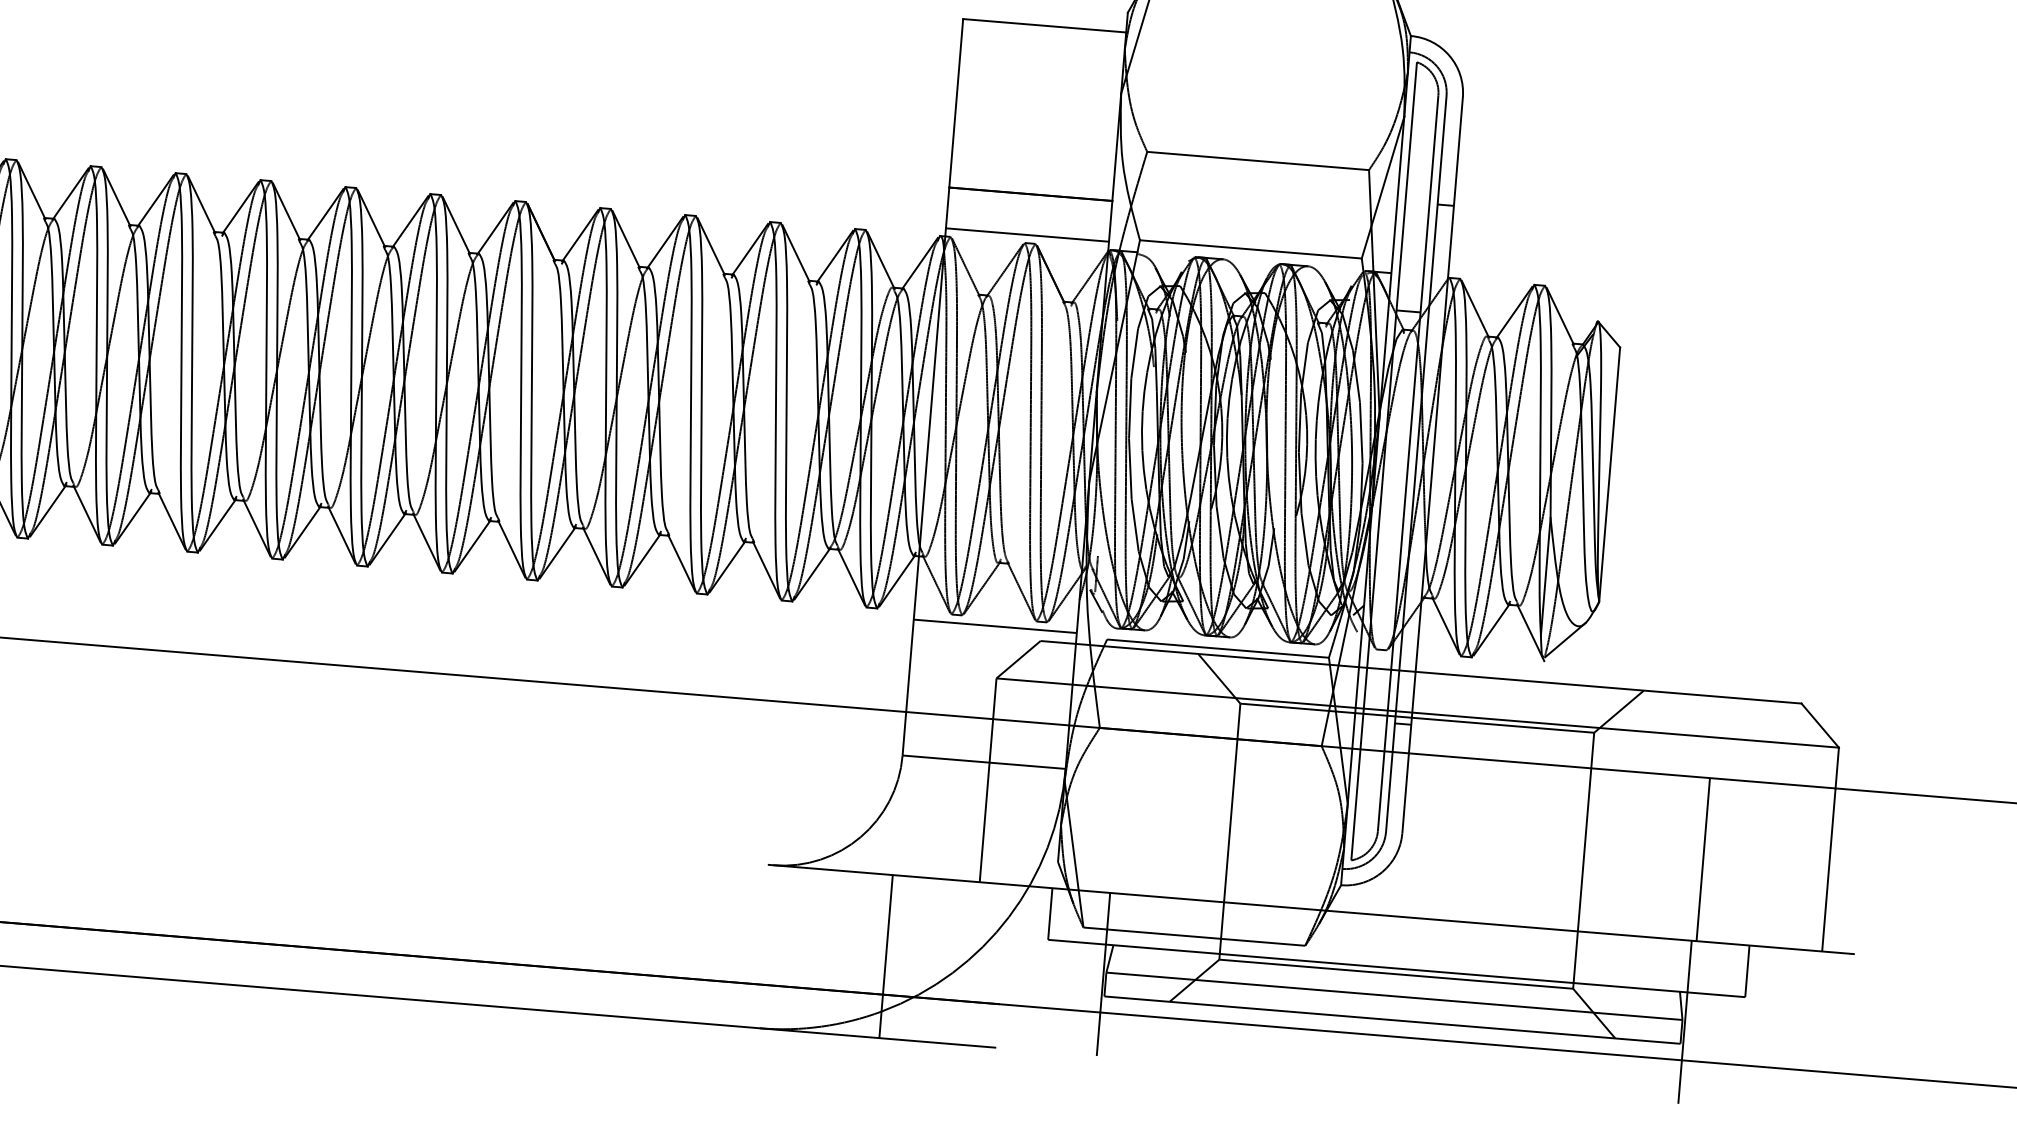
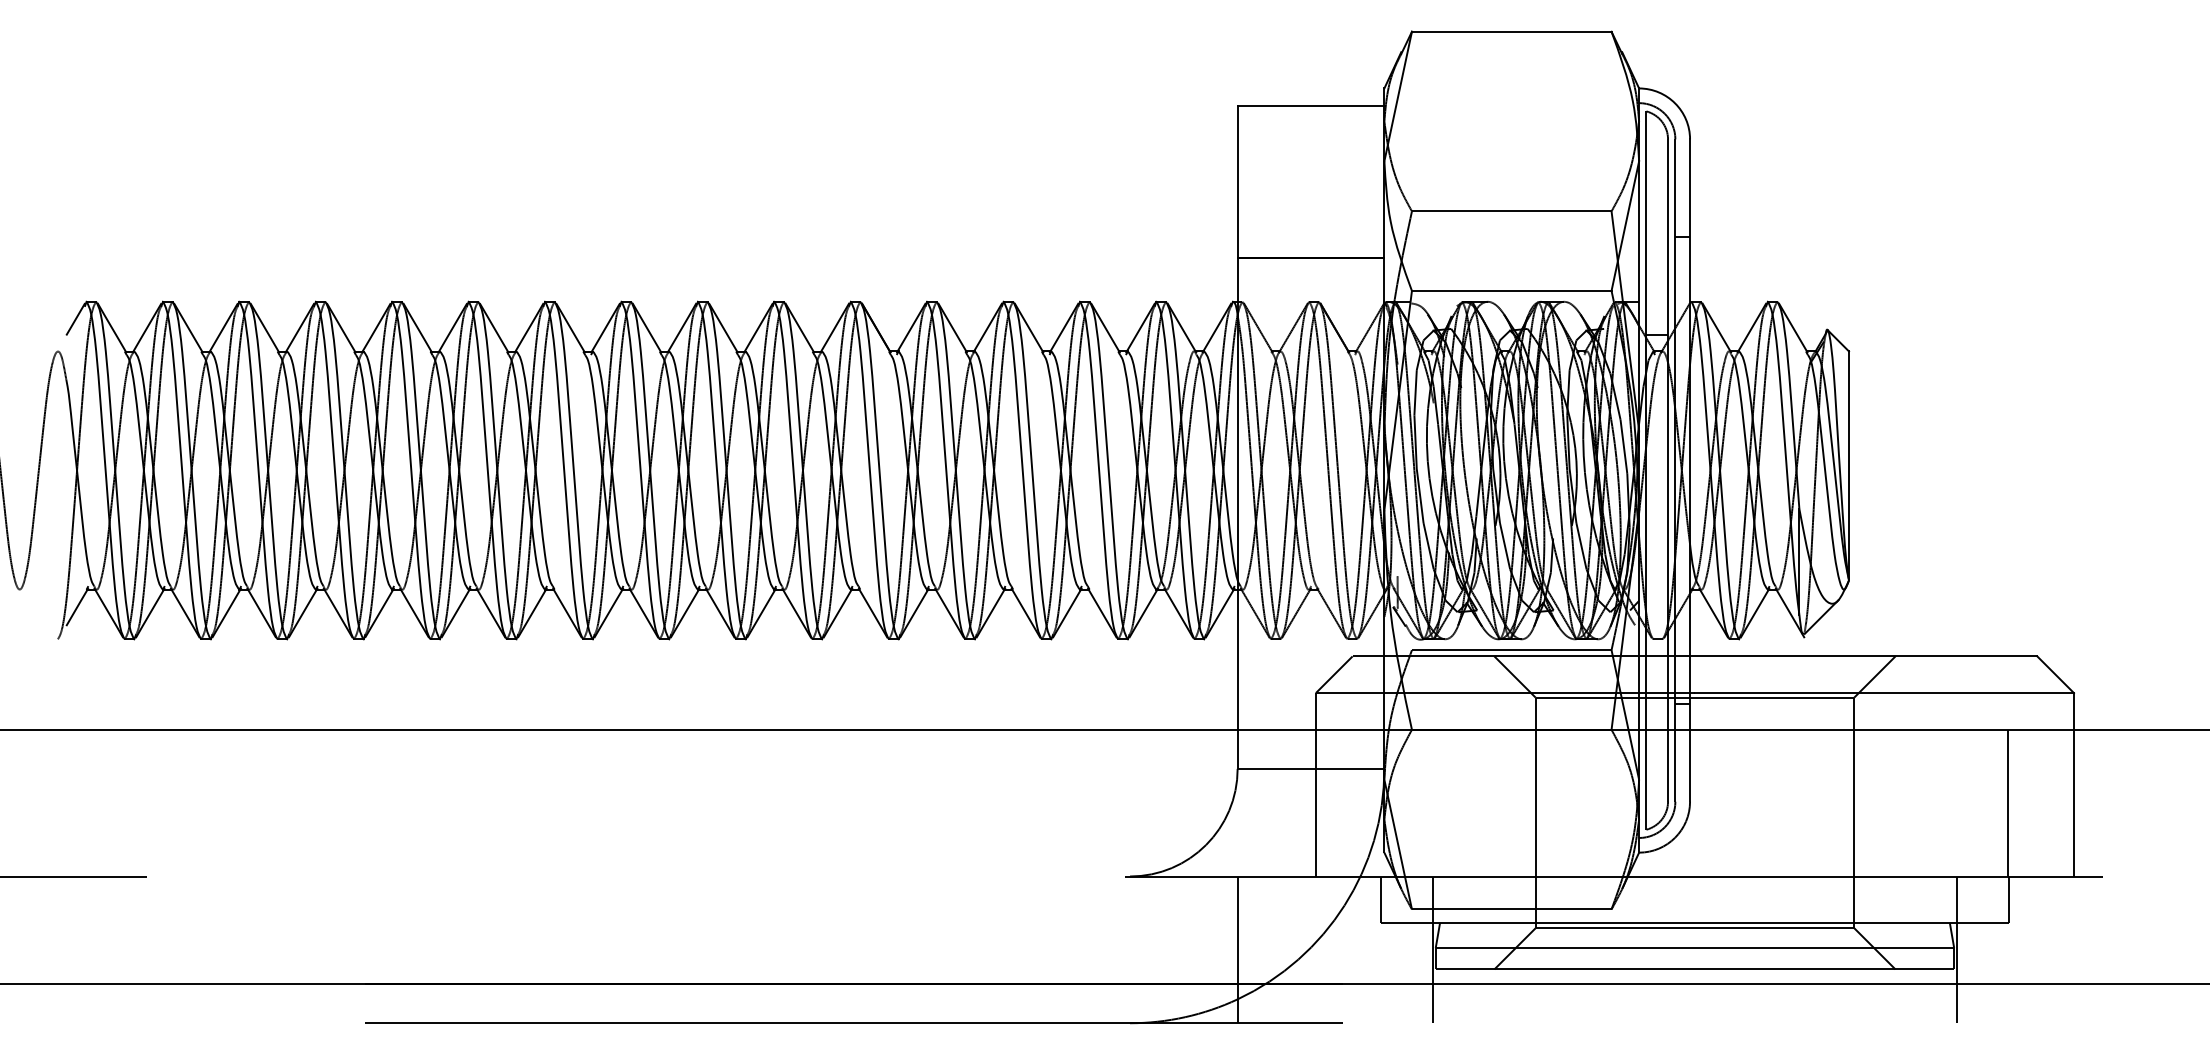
line: (1026, 234) -> (1310, 294), removed
line: (994, 626) -> (1310, 646), removed
line: (1702, 858) -> (2007, 802), moved

